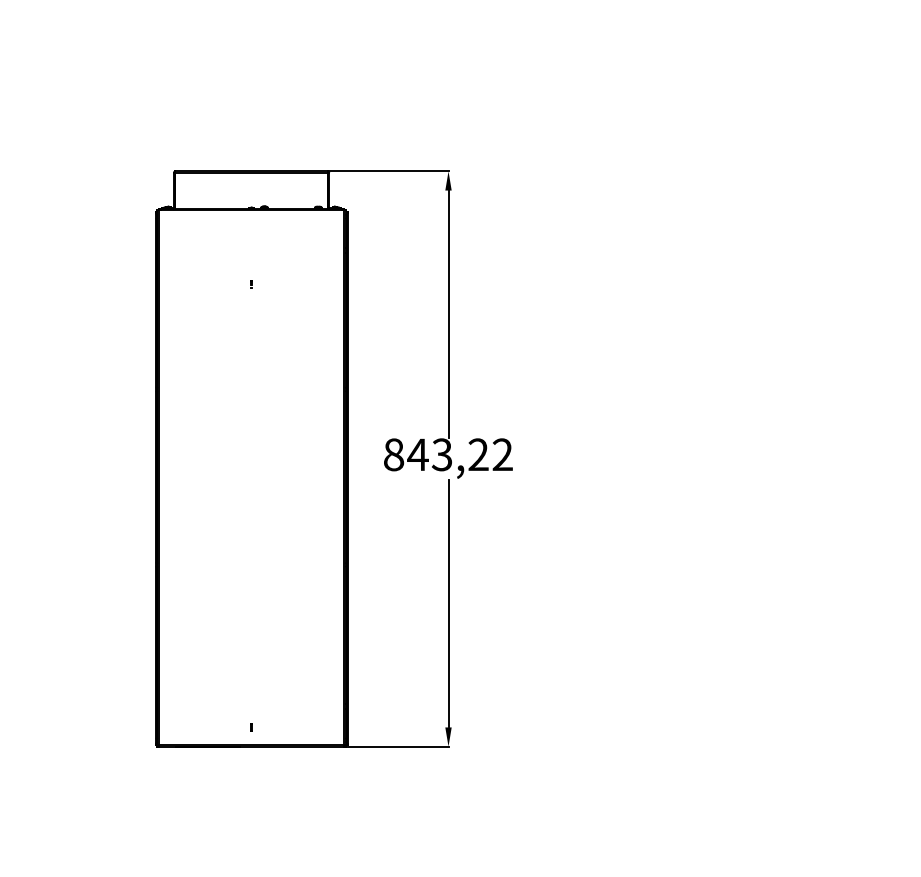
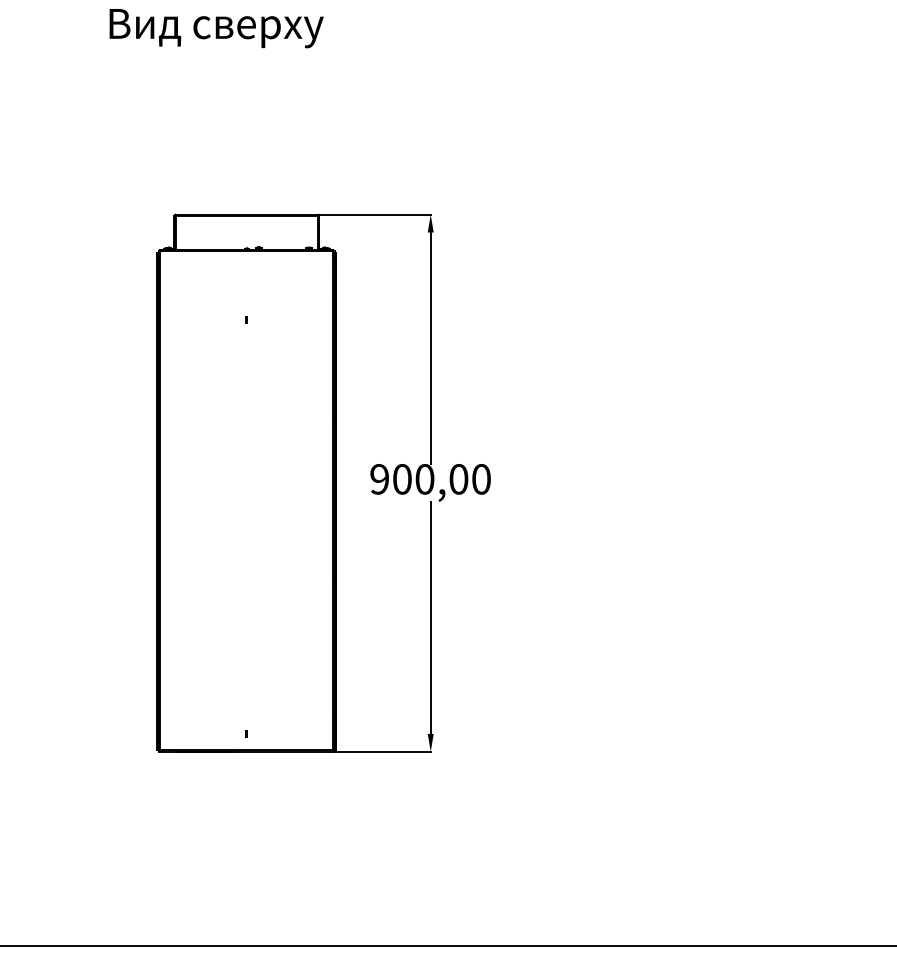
text: (448, 454) -> (430, 479), 843,22 -> 900,00

